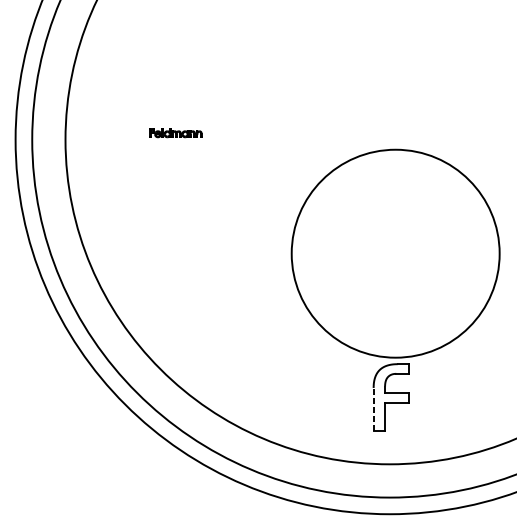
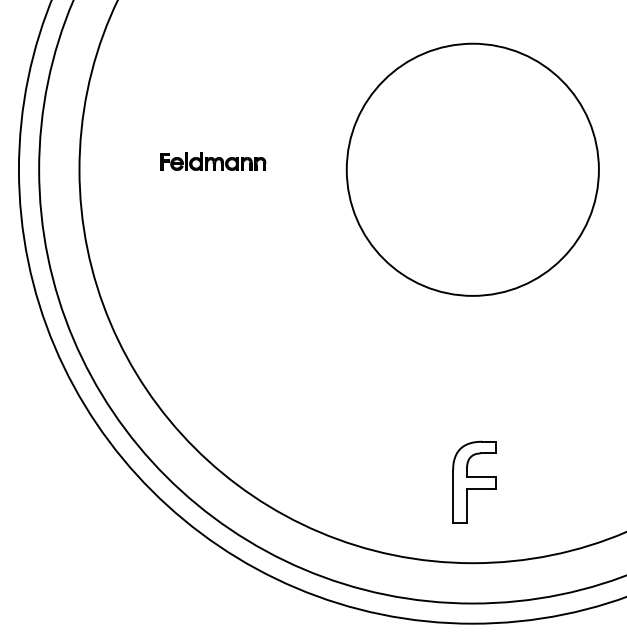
part: (176, 133) -> (213, 161), size x1.67
circle: (395, 253) -> (472, 169), moved
line: (373, 409) -> (453, 496), dashed -> solid

